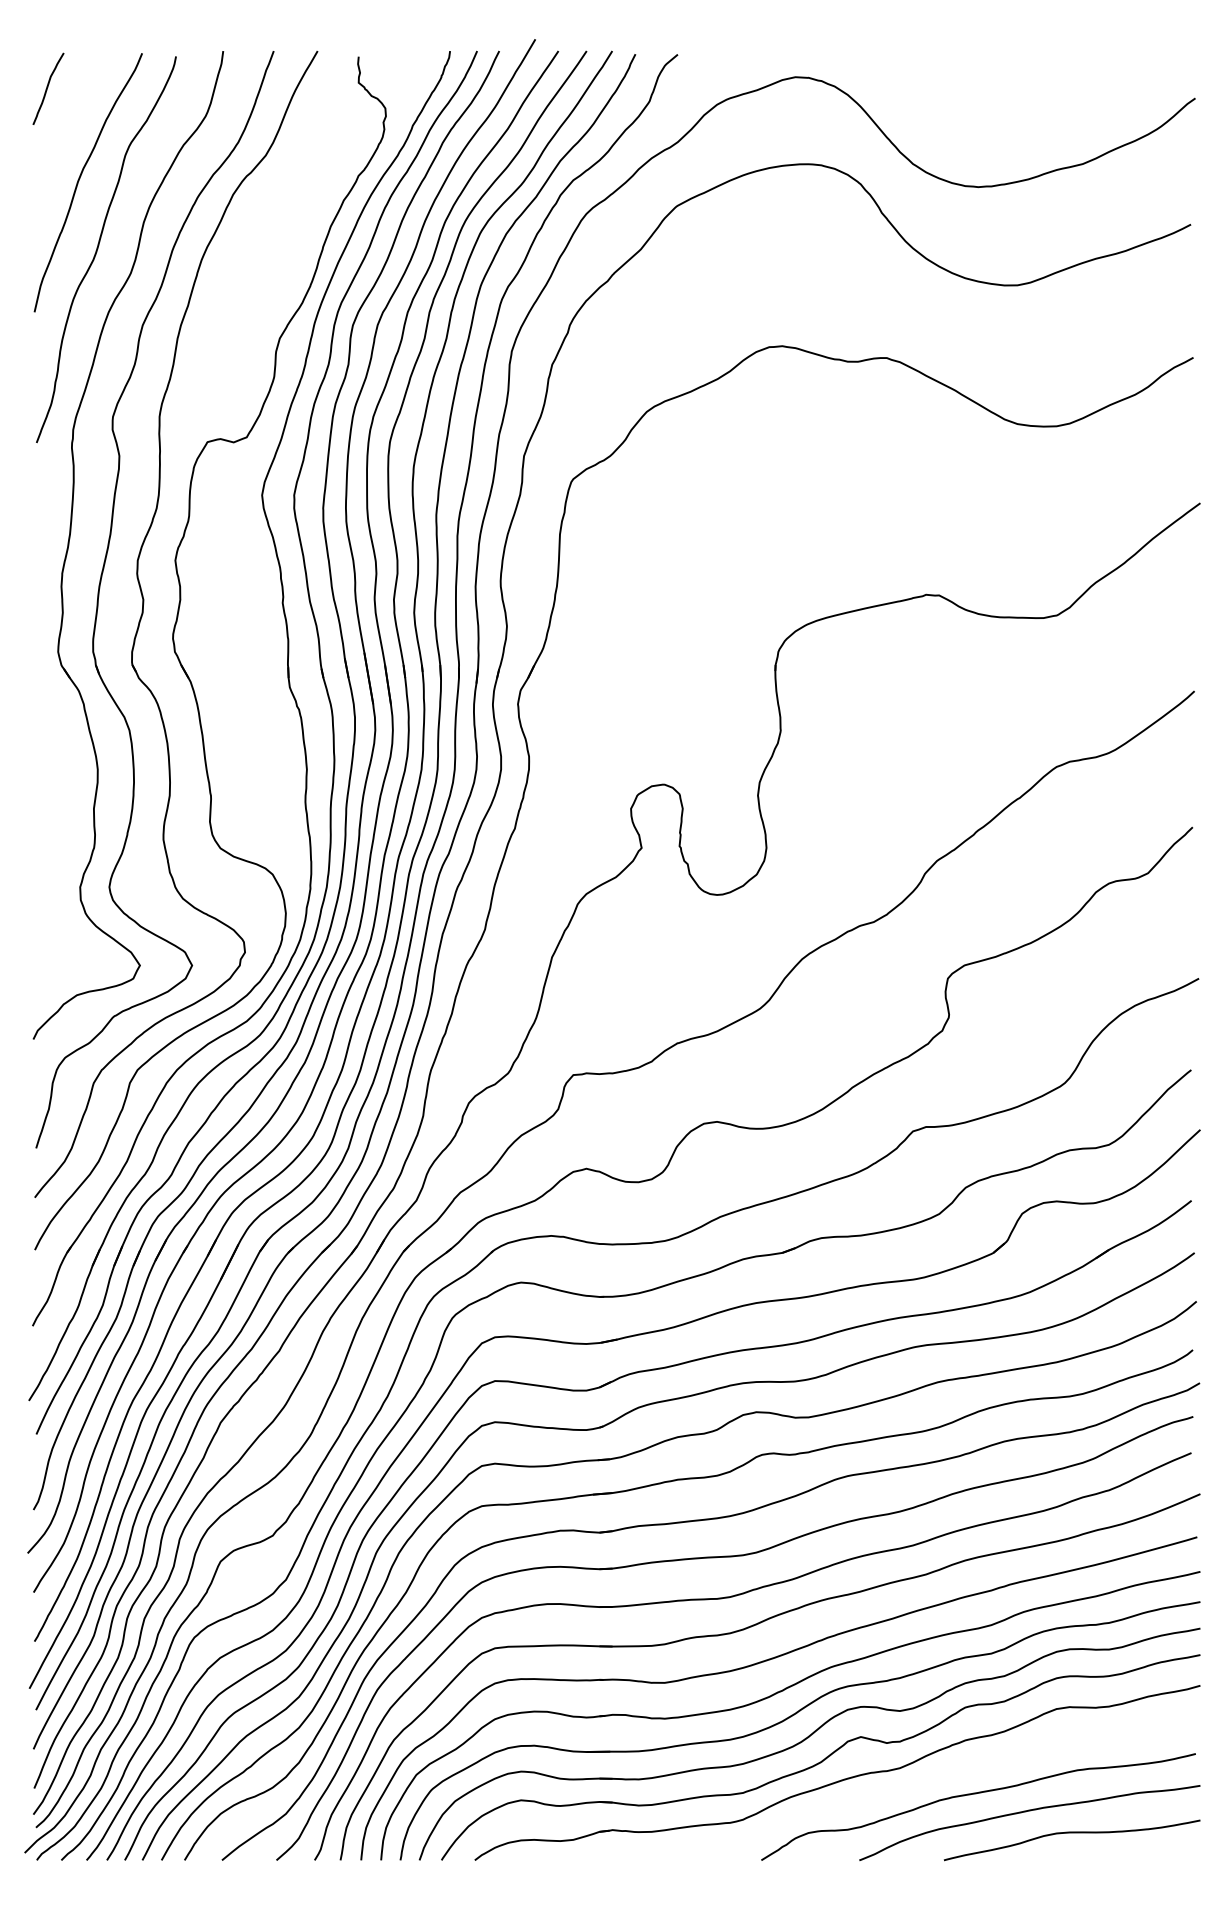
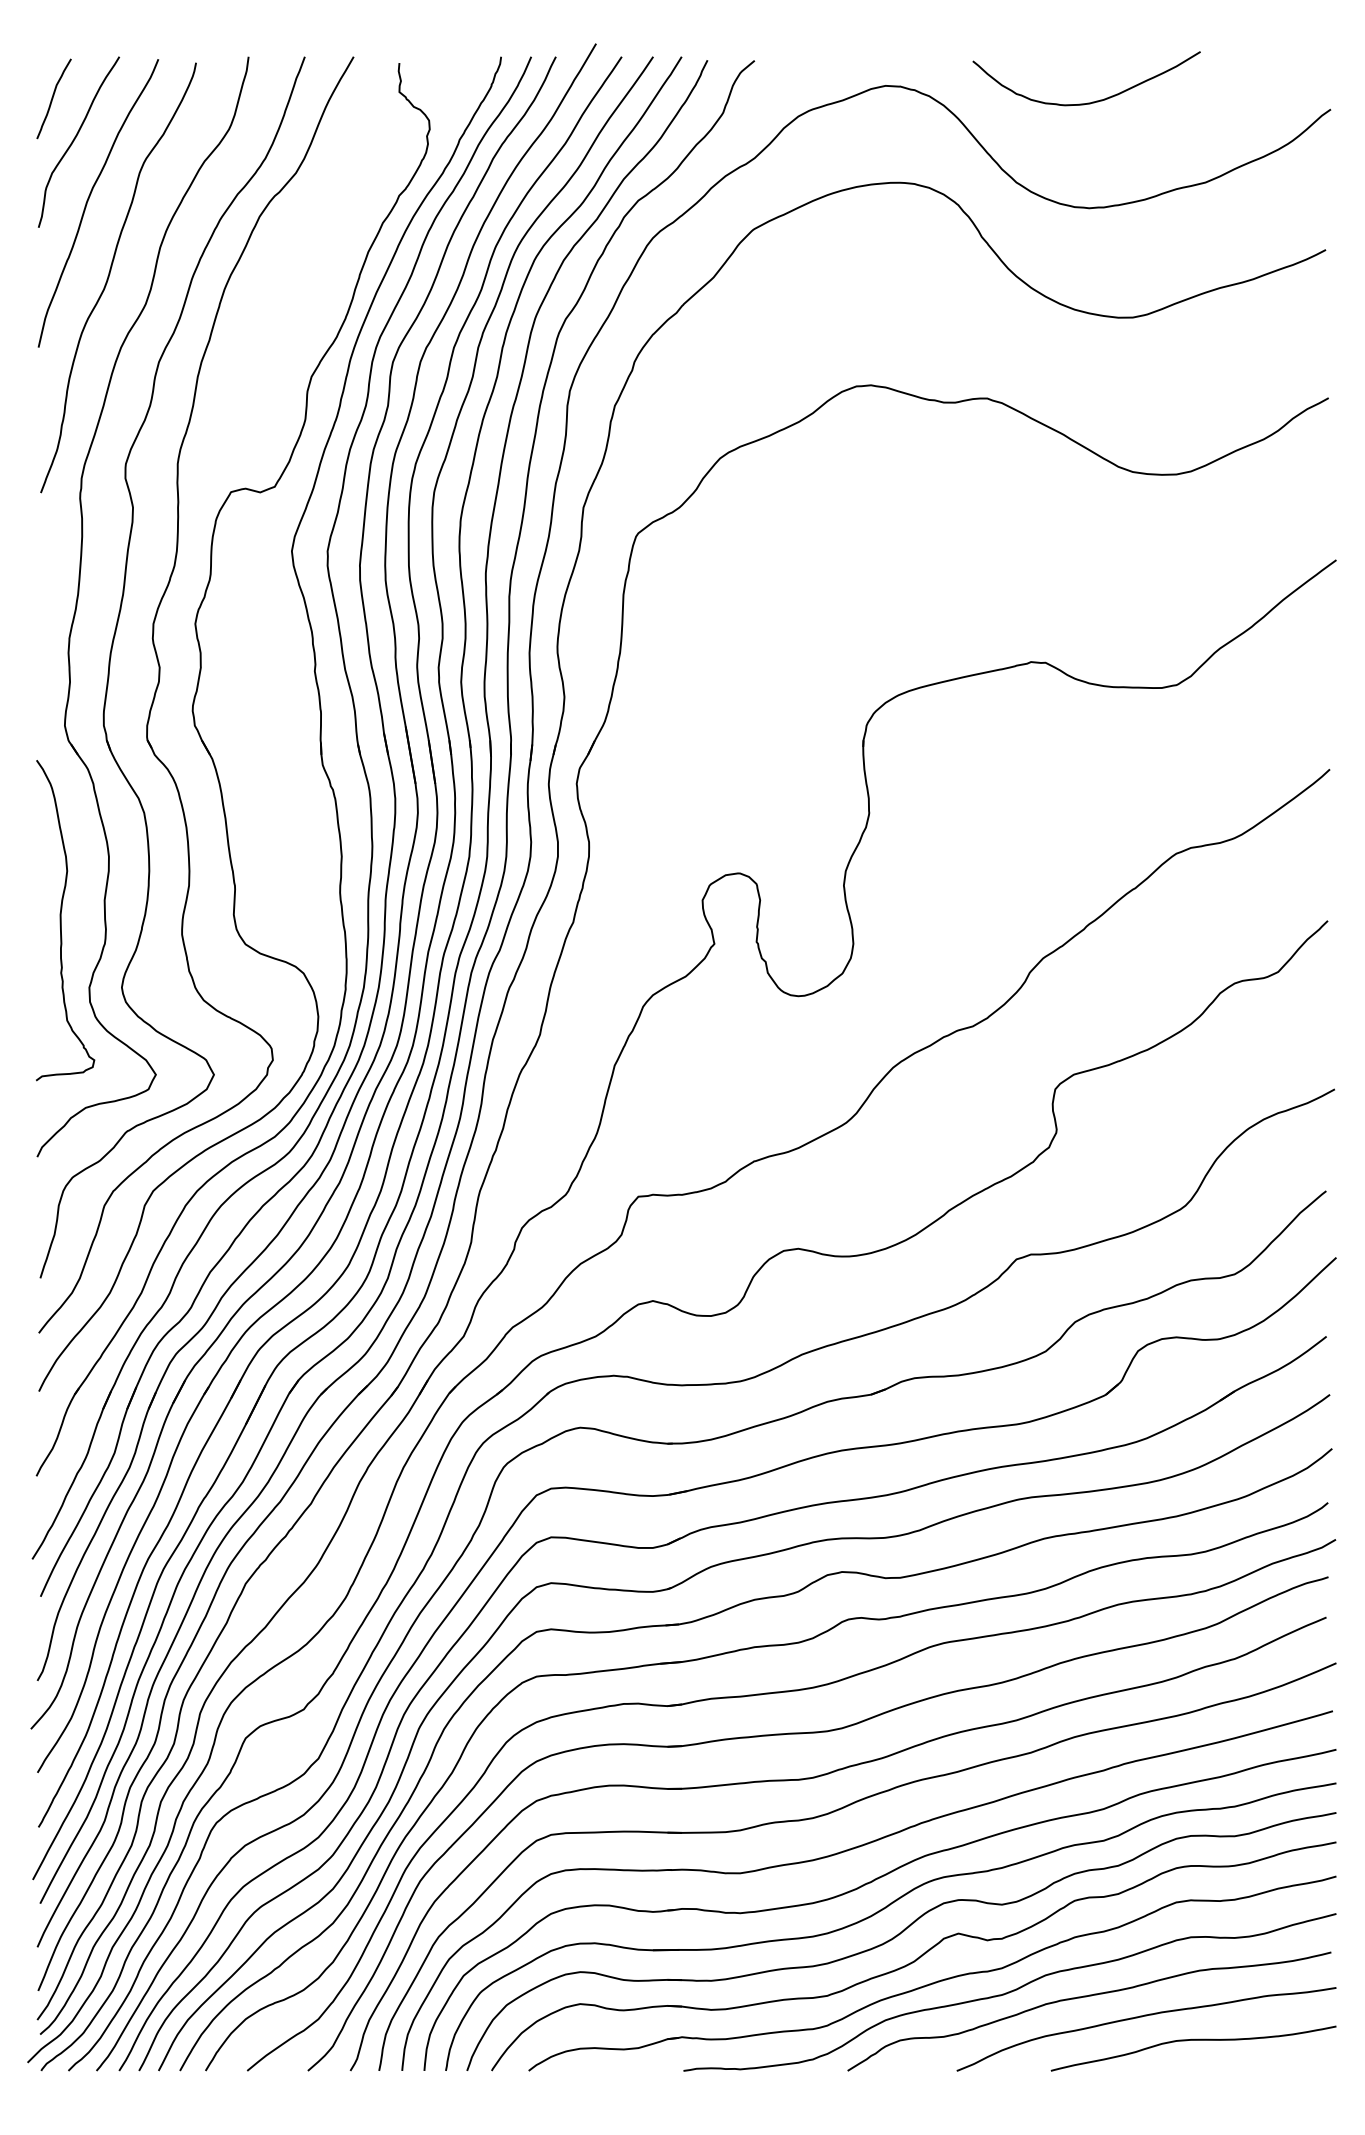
curve: (981, 91) -> (1092, 101), added
curve: (67, 125) -> (75, 139), added
curve: (55, 826) -> (61, 920), added
curve: (906, 1789) -> (1009, 1992), added

